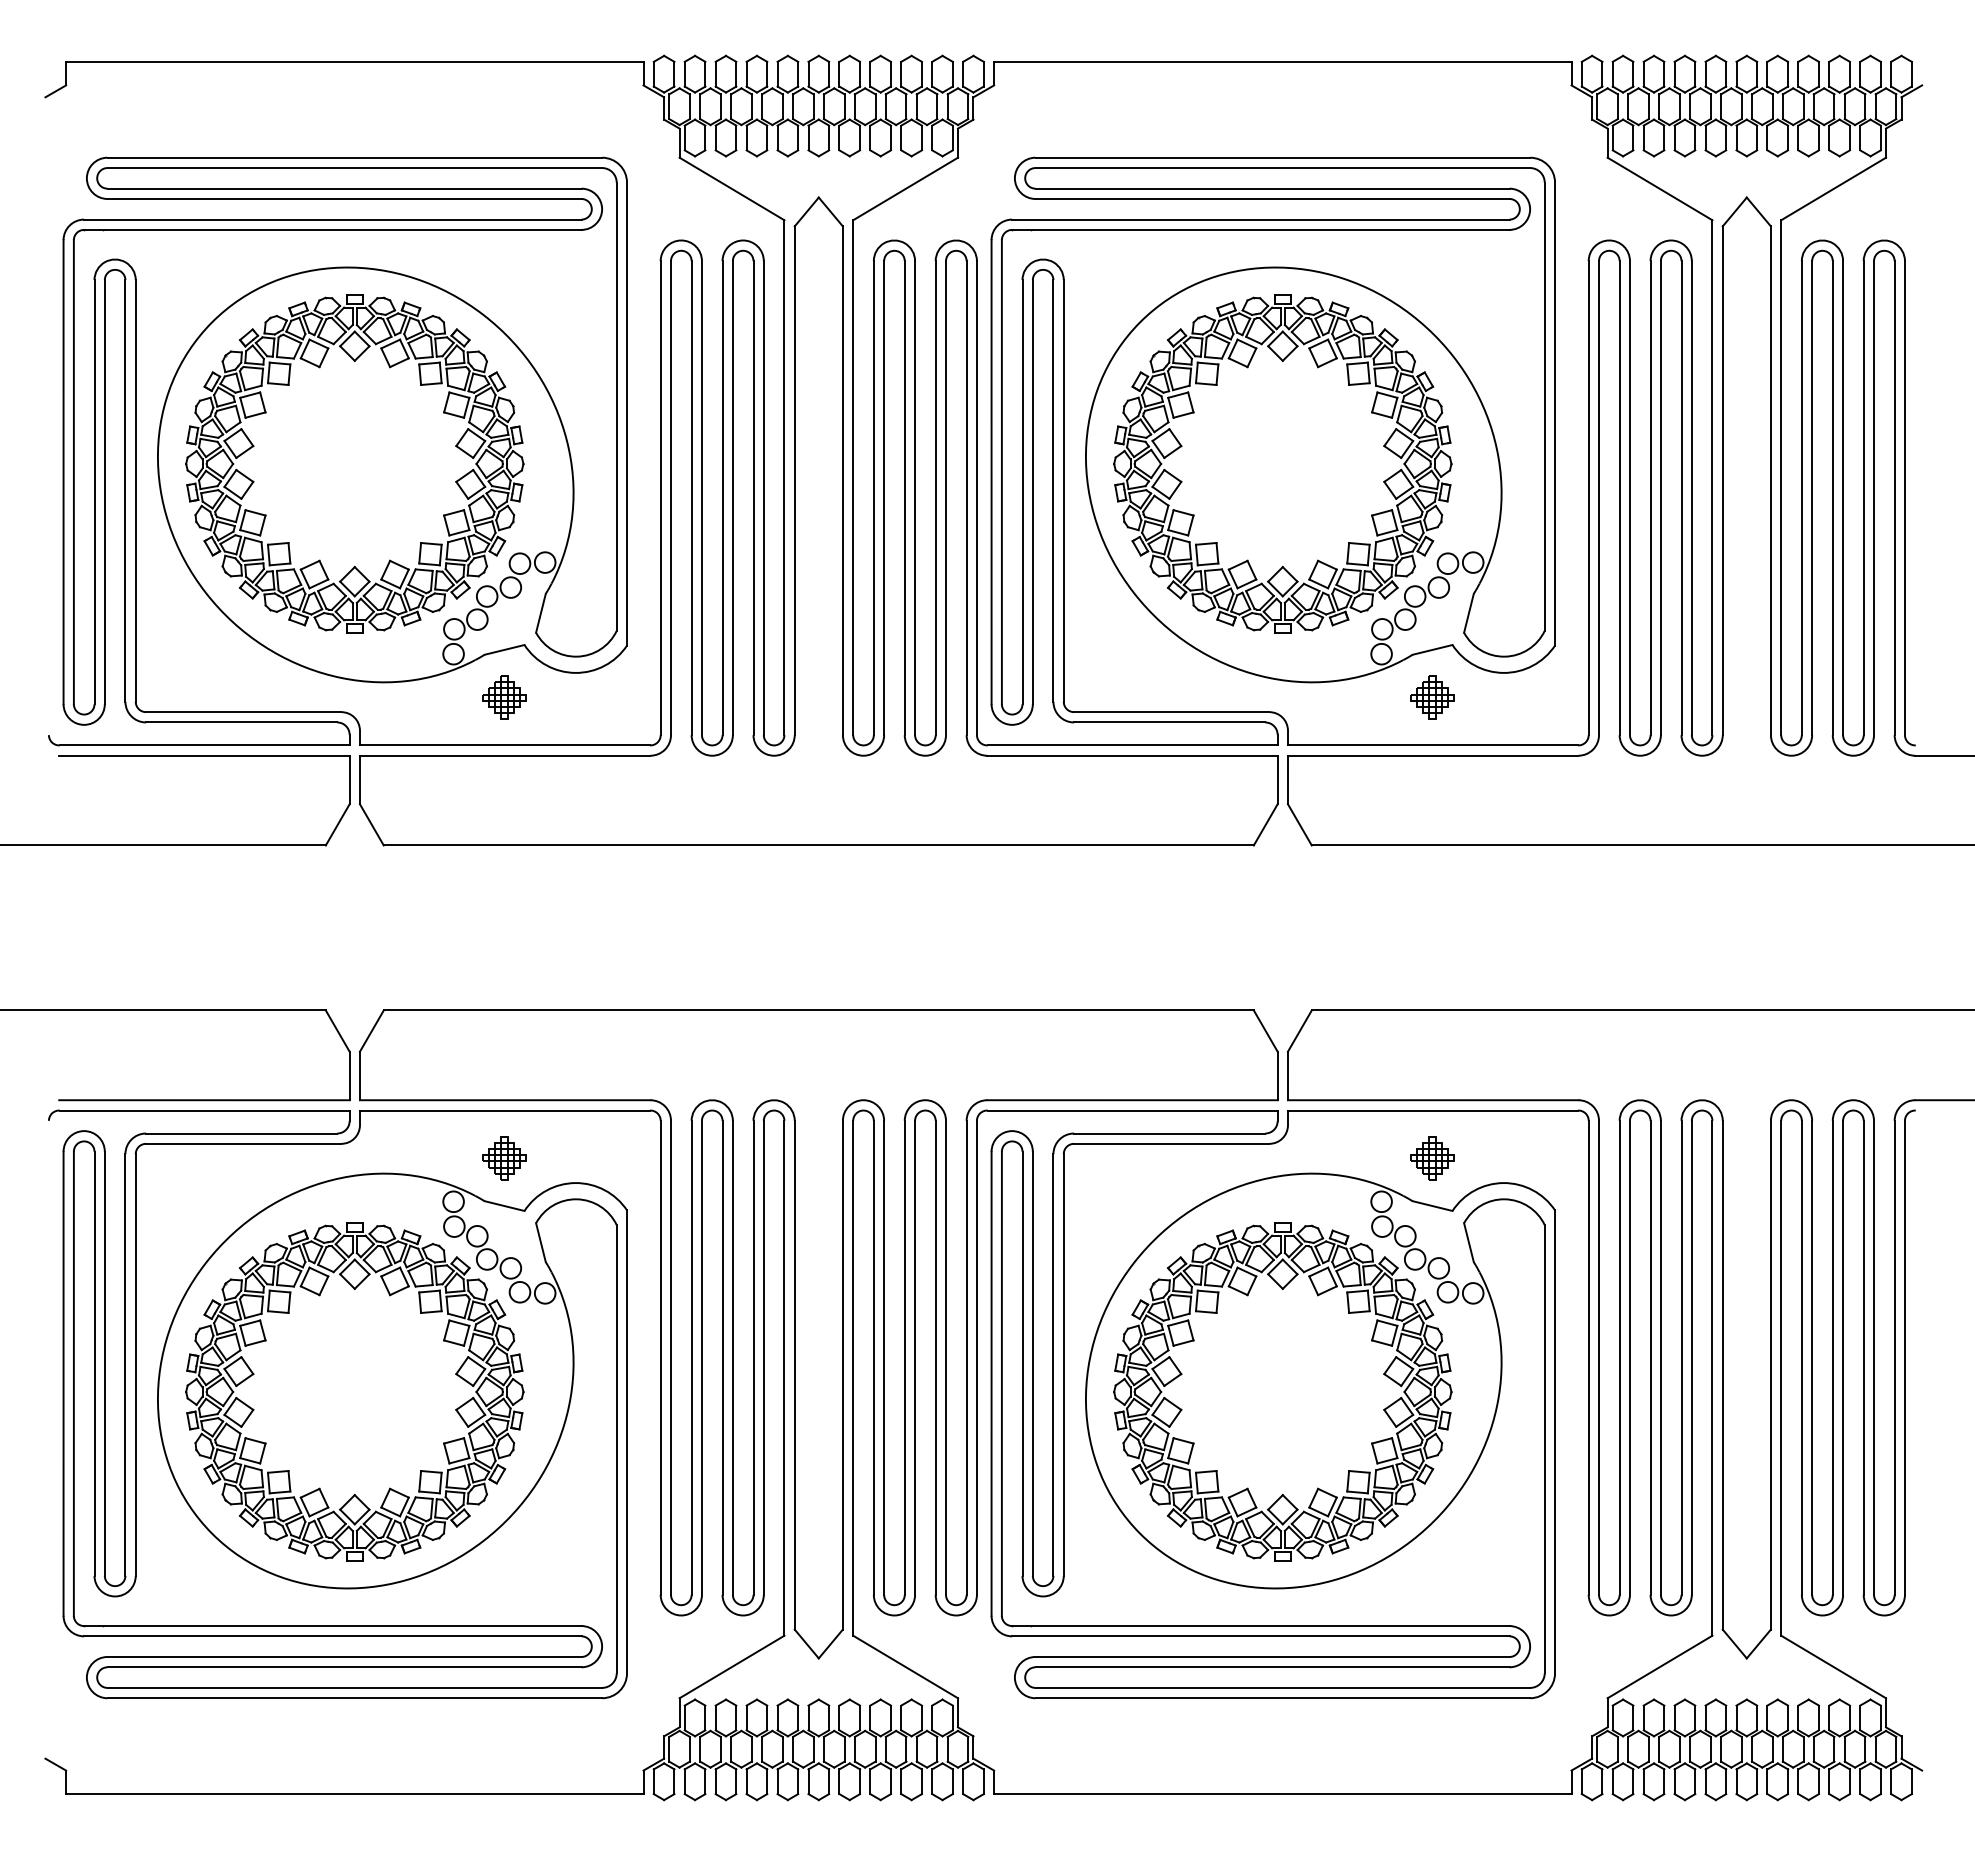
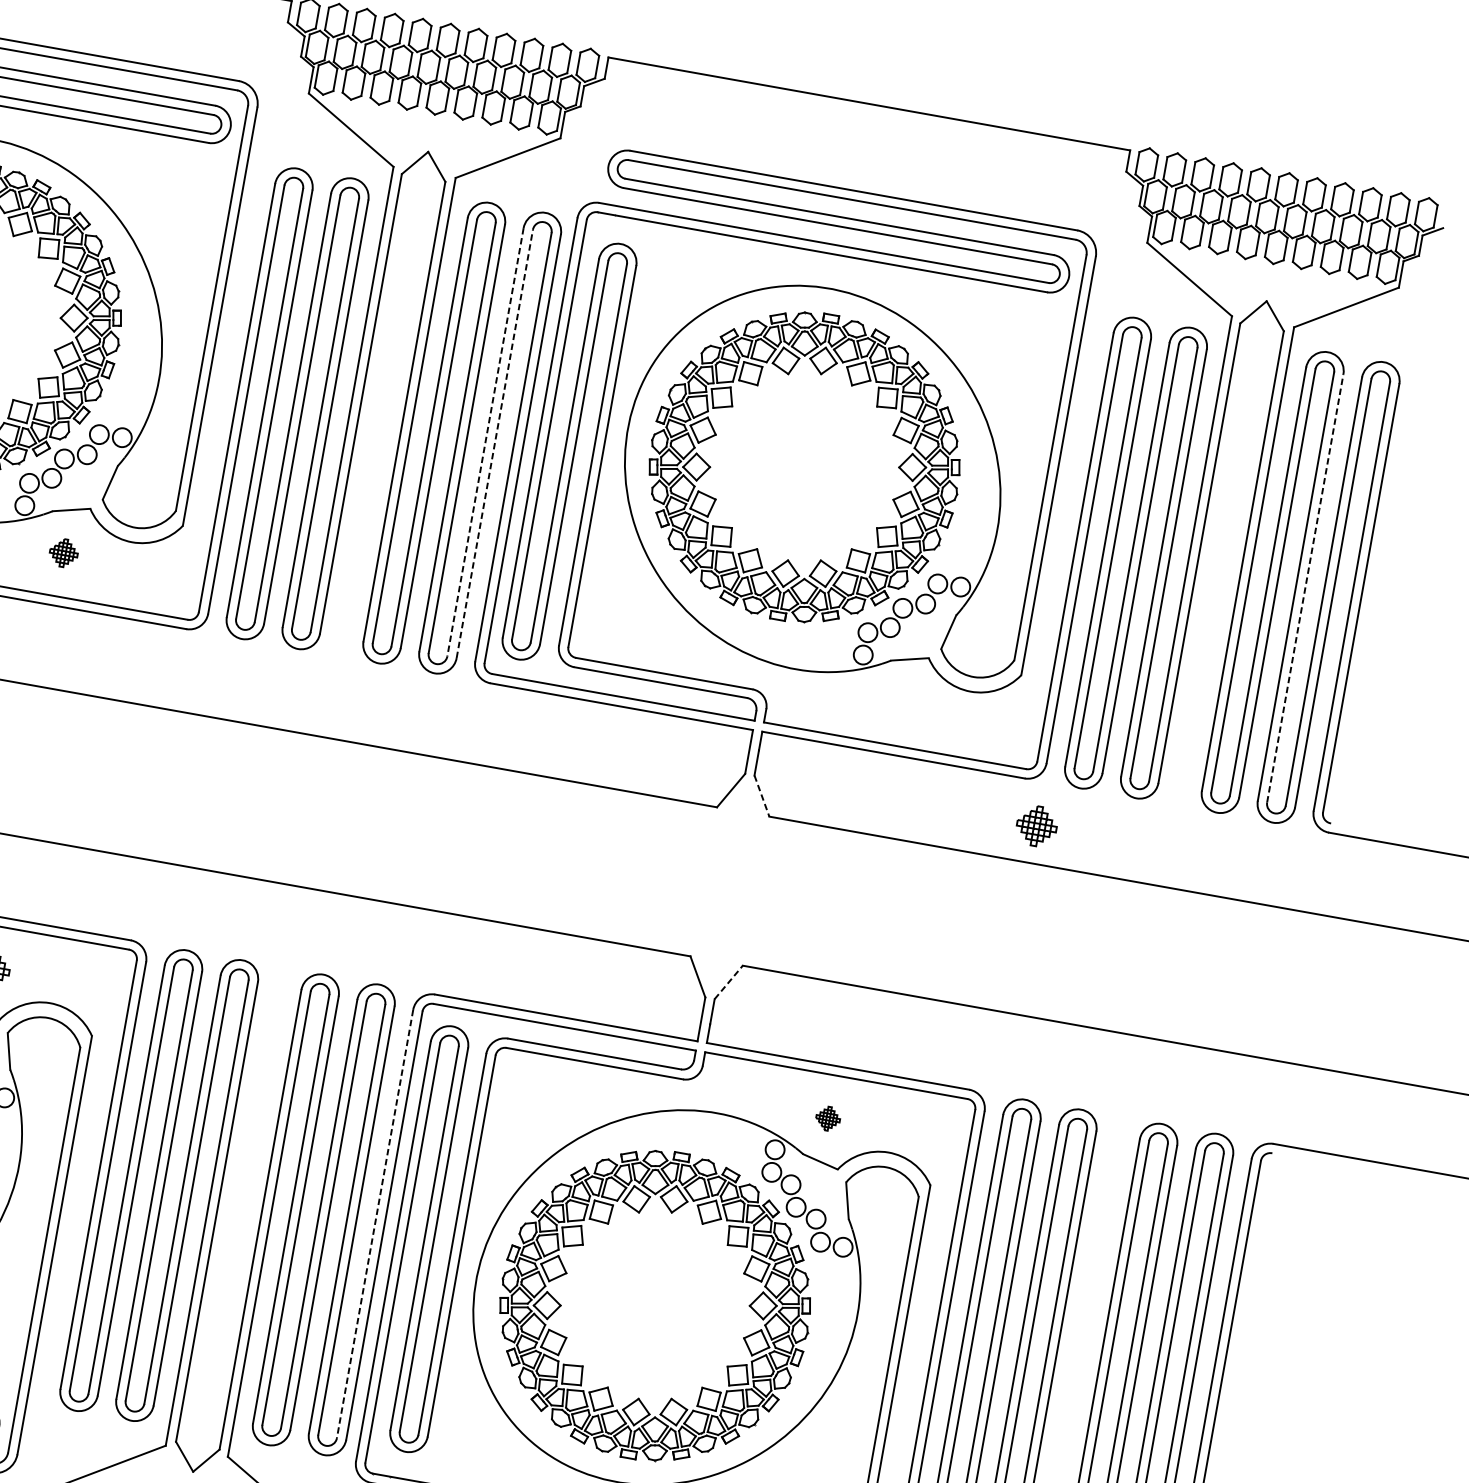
line: (946, 497) -> (495, 443), solid -> dashed
line: (1843, 497) -> (1305, 587), solid -> dashed
line: (935, 498) -> (485, 442), solid -> dashed
part: (504, 697) -> (63, 553), size x0.7
part: (1432, 697) -> (1036, 826), moved
line: (1299, 824) -> (761, 795), solid -> dashed
line: (1299, 1031) -> (728, 982), solid -> dashed
part: (1432, 1158) -> (828, 1118), size x0.6
line: (966, 1358) -> (374, 1224), solid -> dashed

